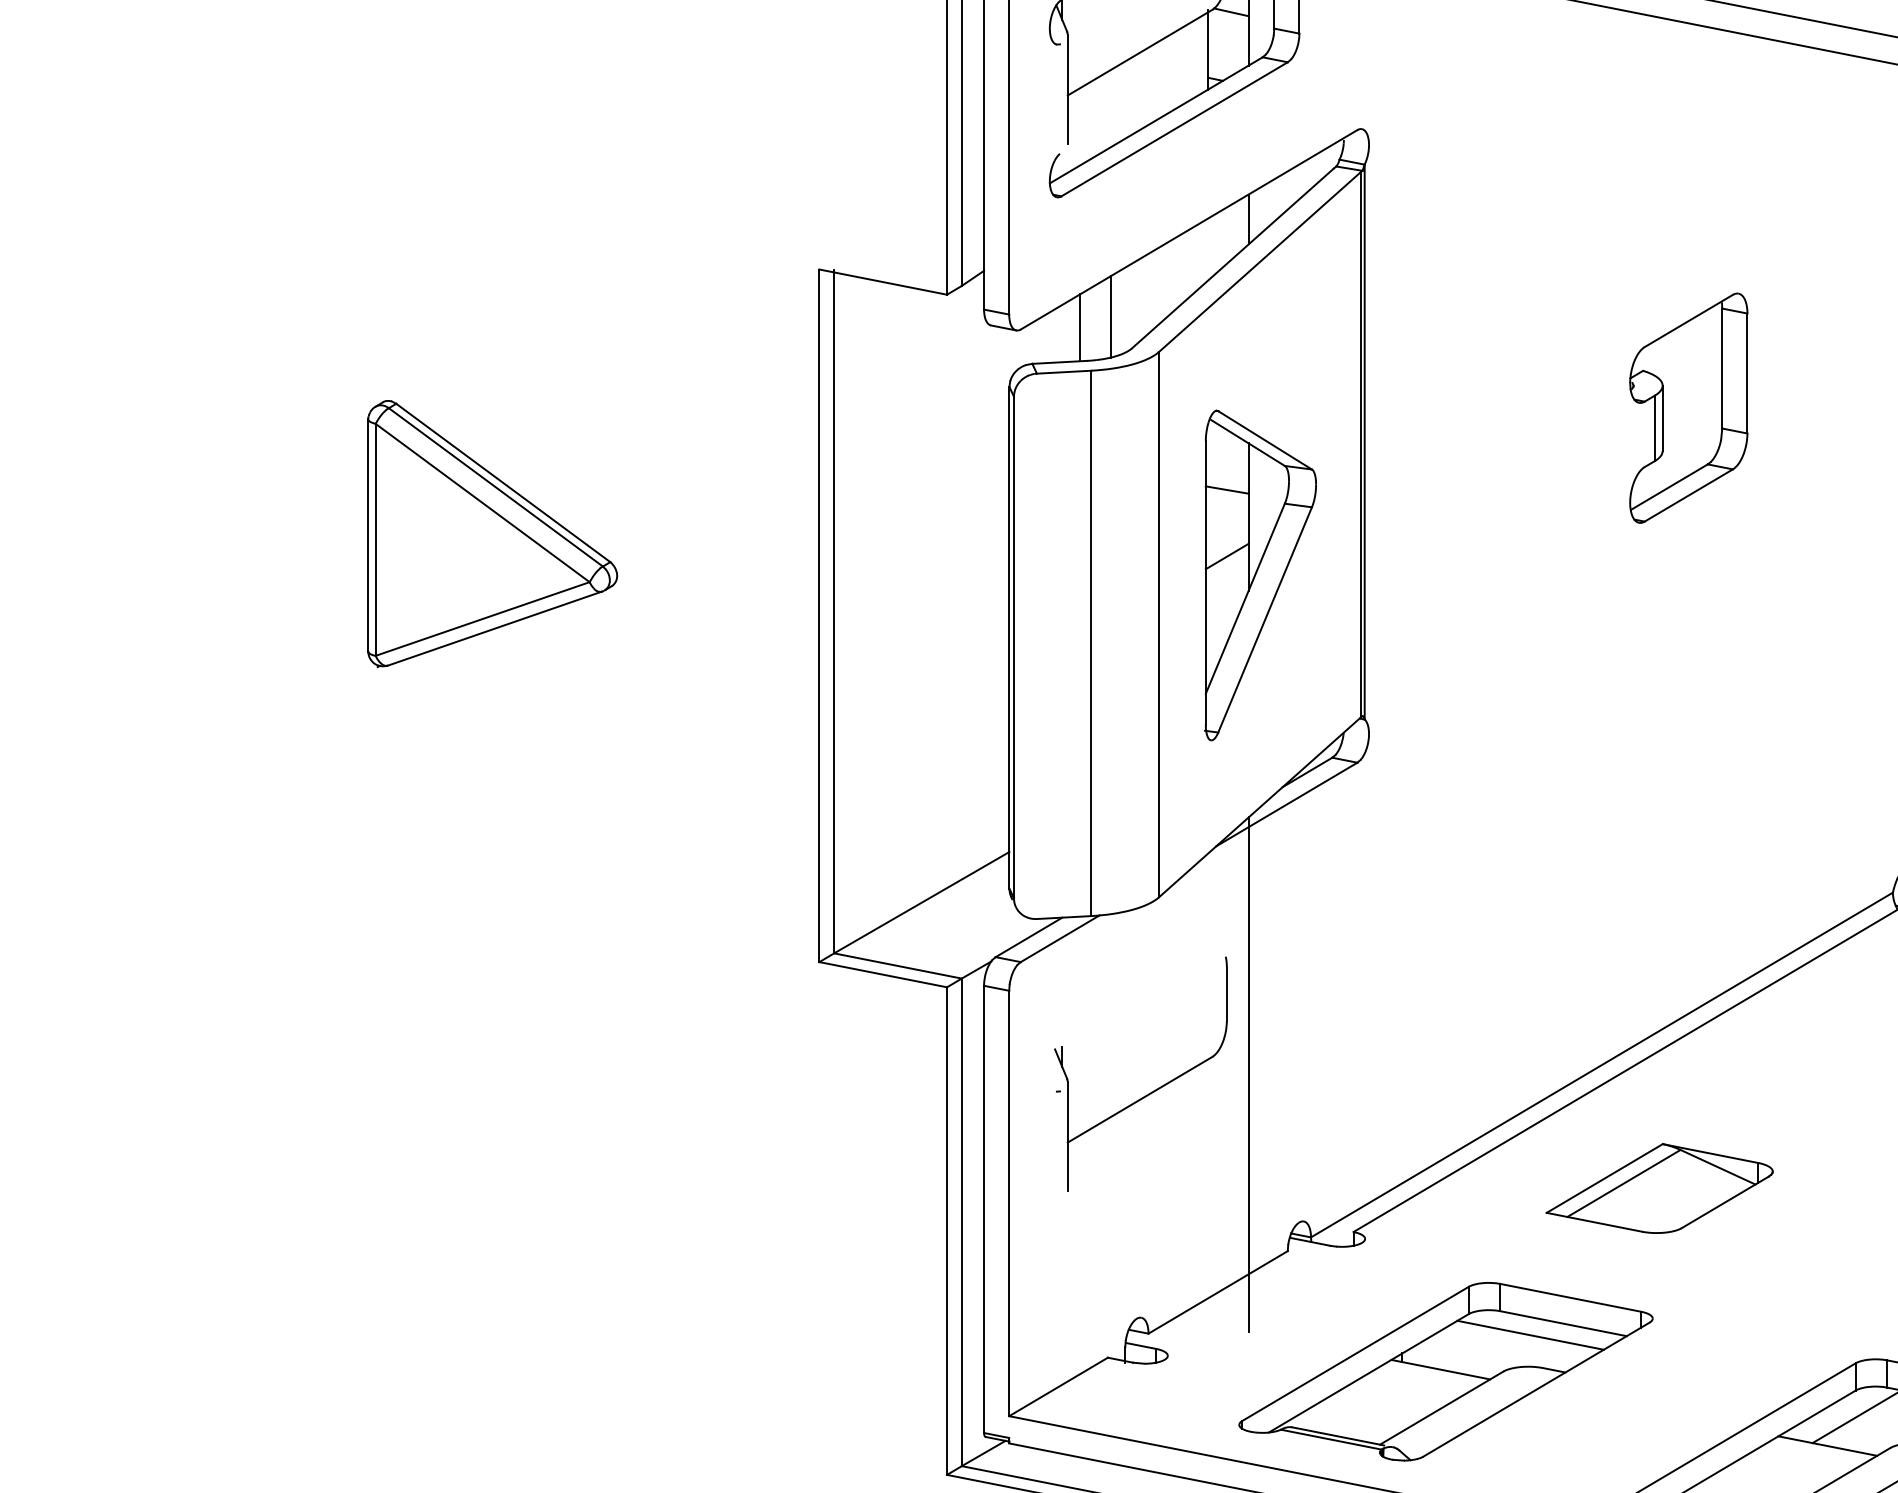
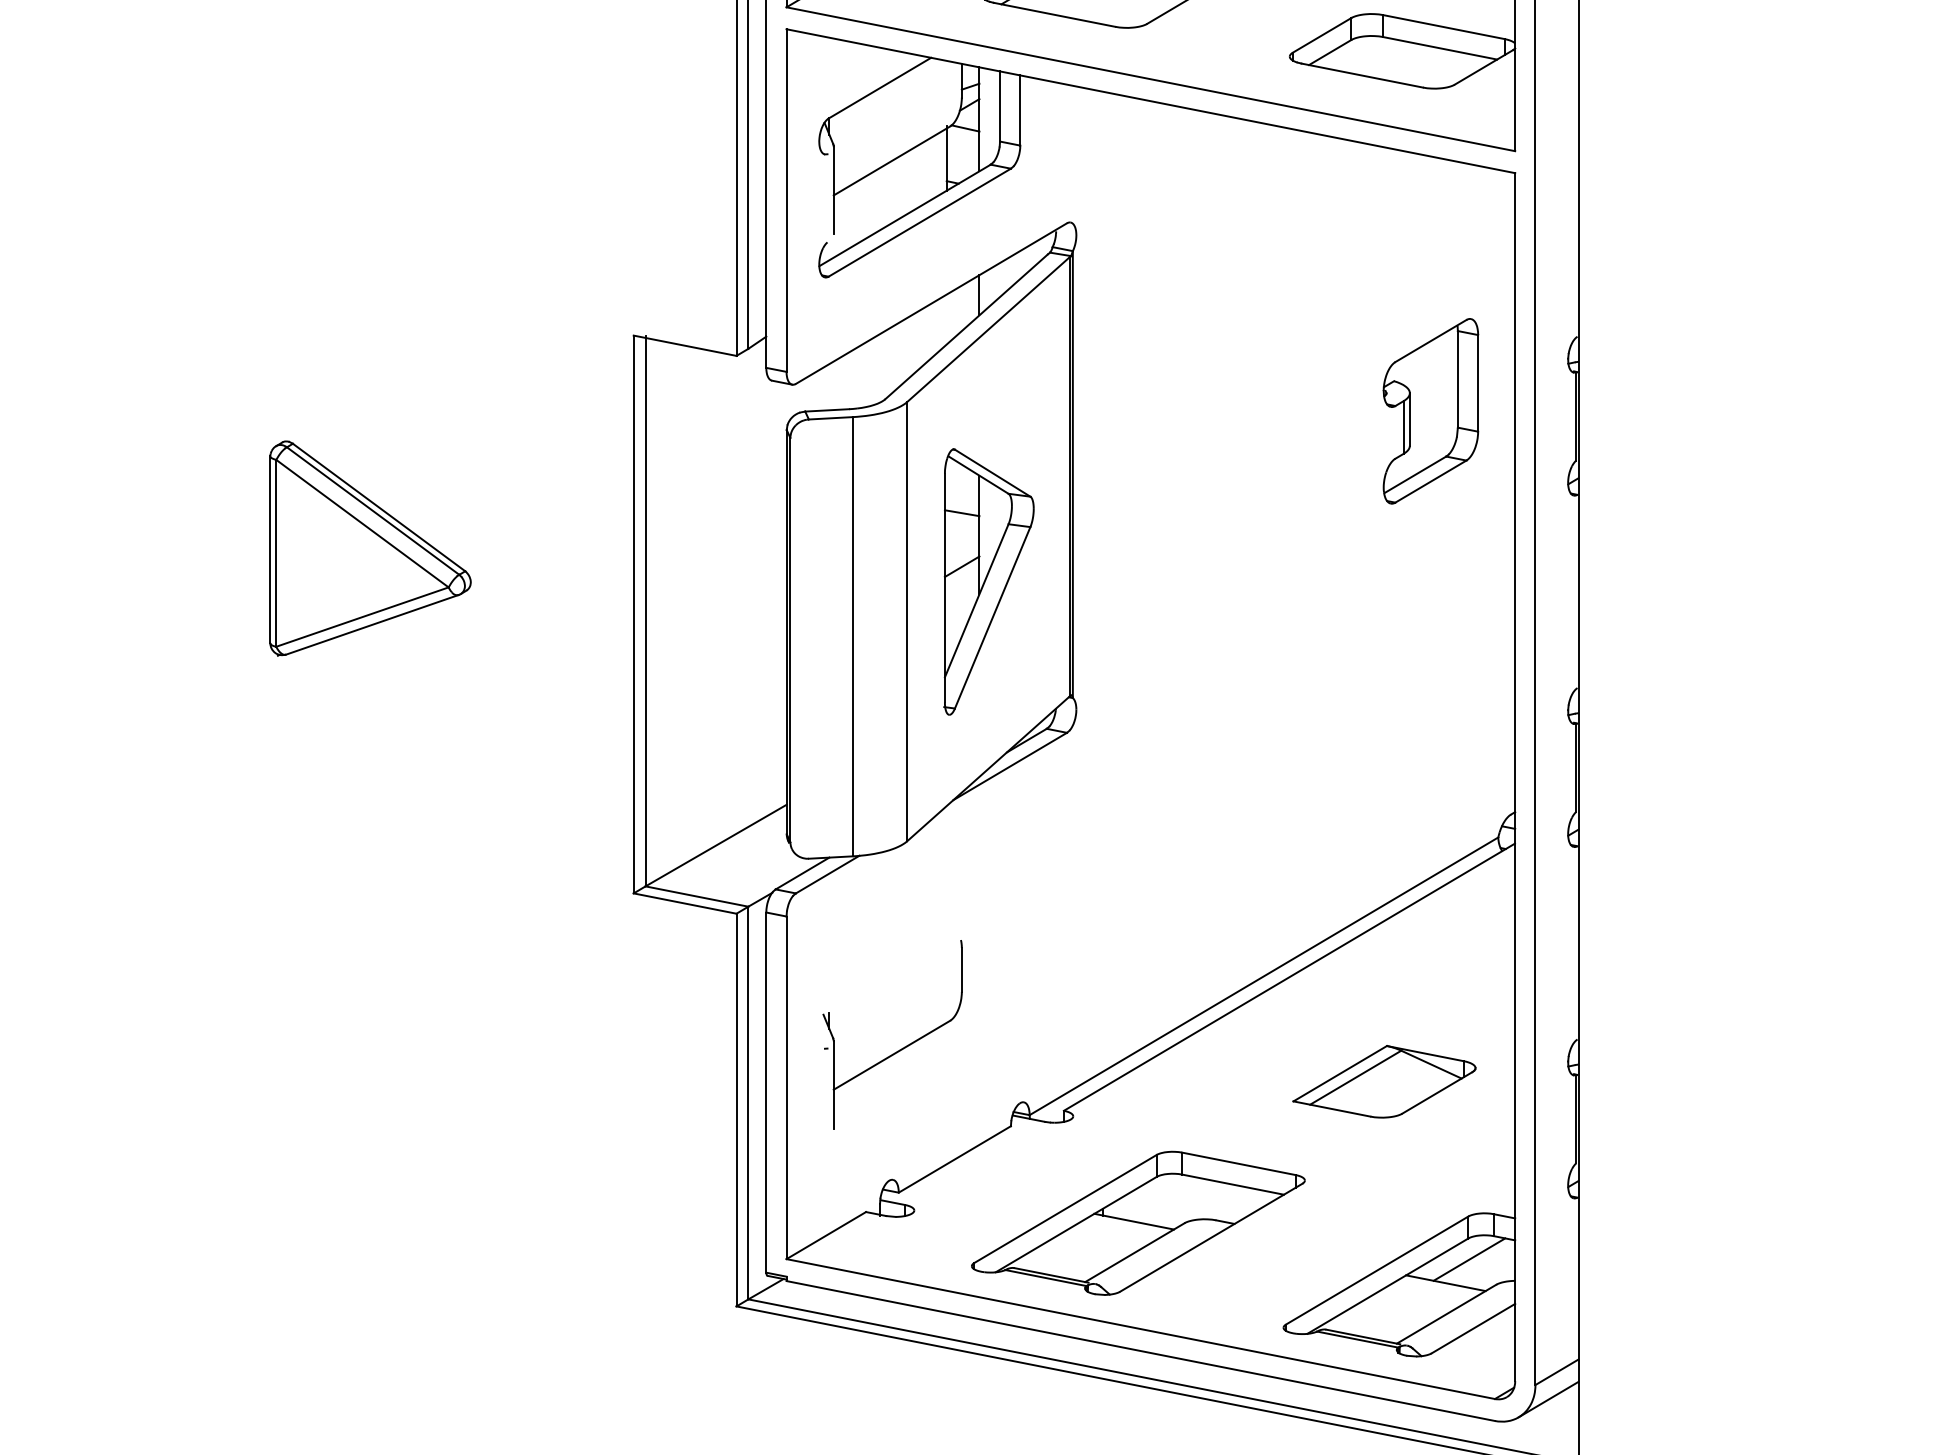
line: (1110, 316) -> (868, 373), removed
line: (1079, 327) -> (843, 382), removed
part: (1688, 408) -> (1430, 411), moved
line: (1248, 1073) -> (979, 983), removed
part: (1149, 1092) -> (899, 1049), moved
part: (1659, 1188) -> (1384, 1081), moved
line: (1530, 1334) -> (1206, 1193), removed

